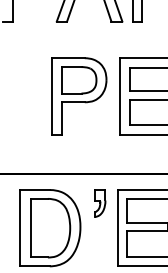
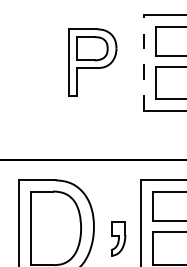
line: (120, 95) -> (144, 61), solid -> dashed
part: (79, 96) -> (92, 63), size x0.7
part: (100, 203) -> (119, 238), moved

